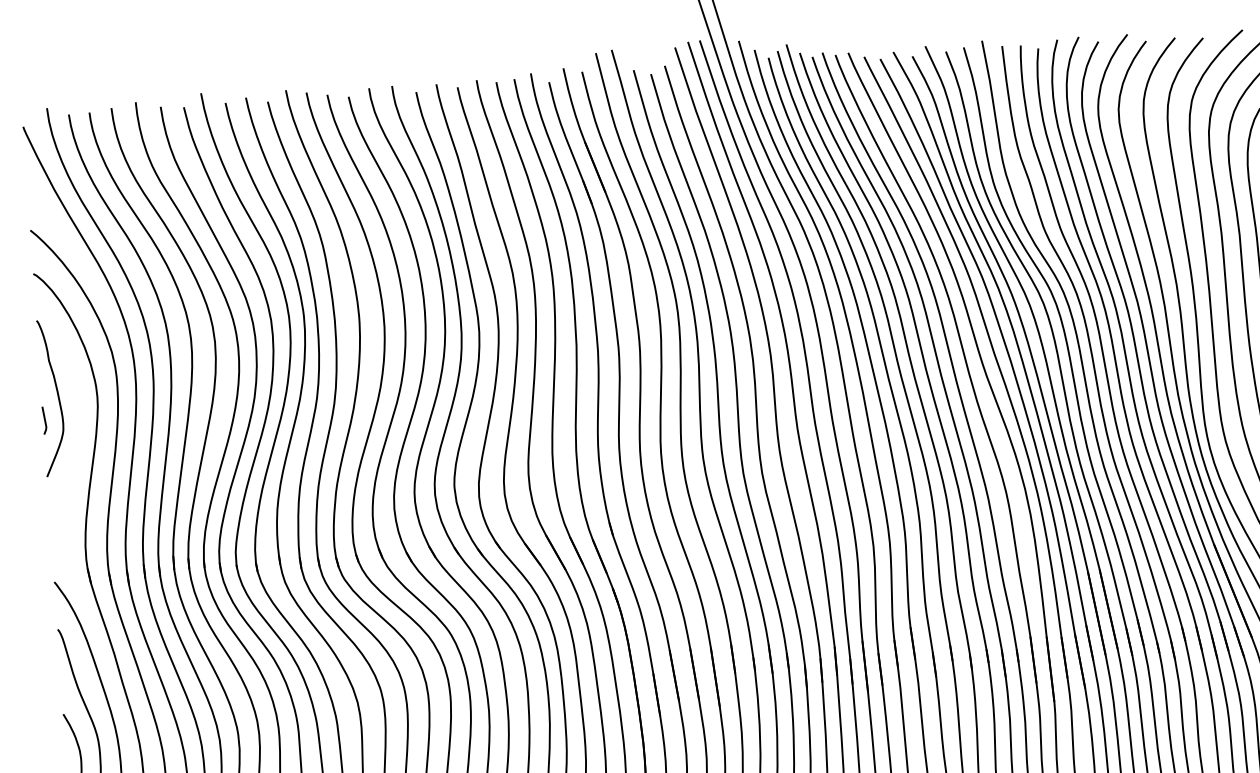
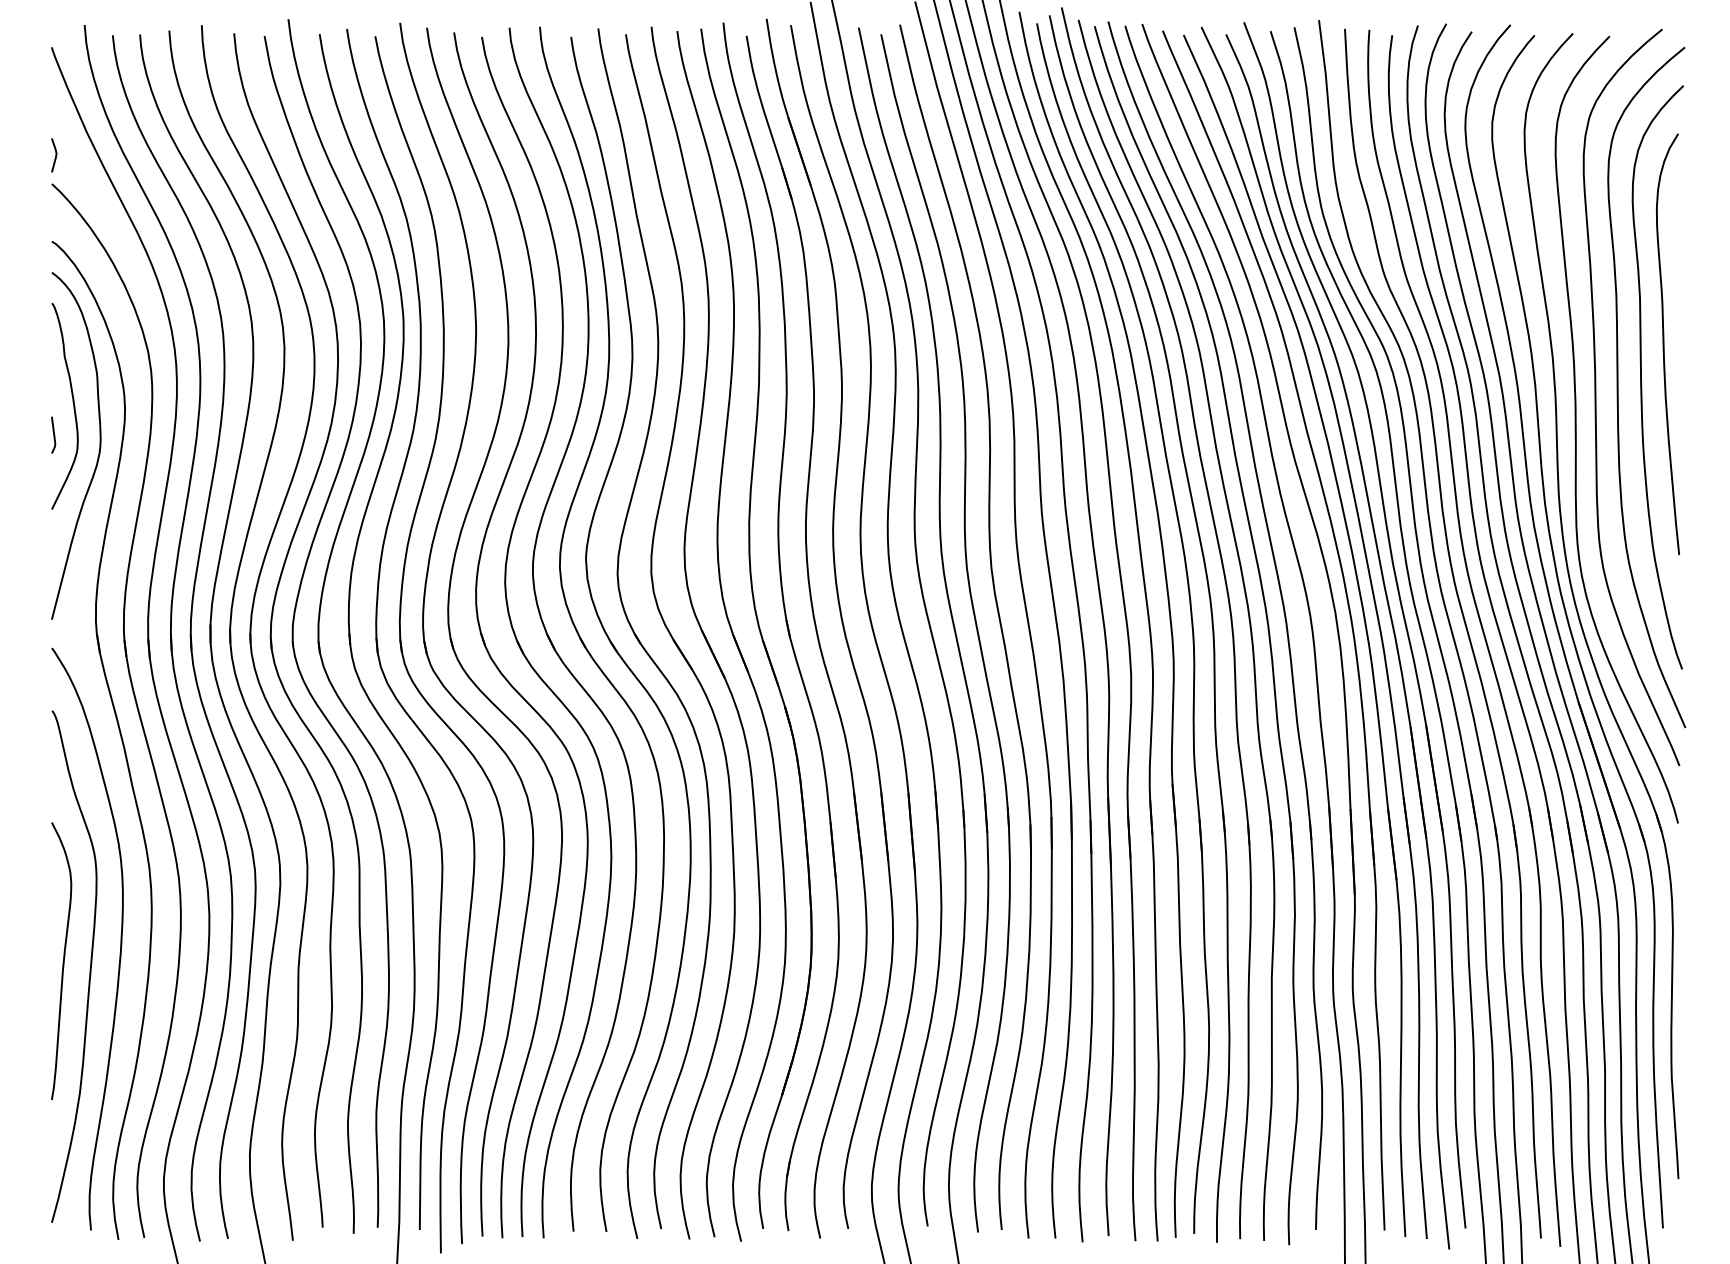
line: (31, 208) -> (55, 155), added
curve: (79, 430) -> (98, 451), added

